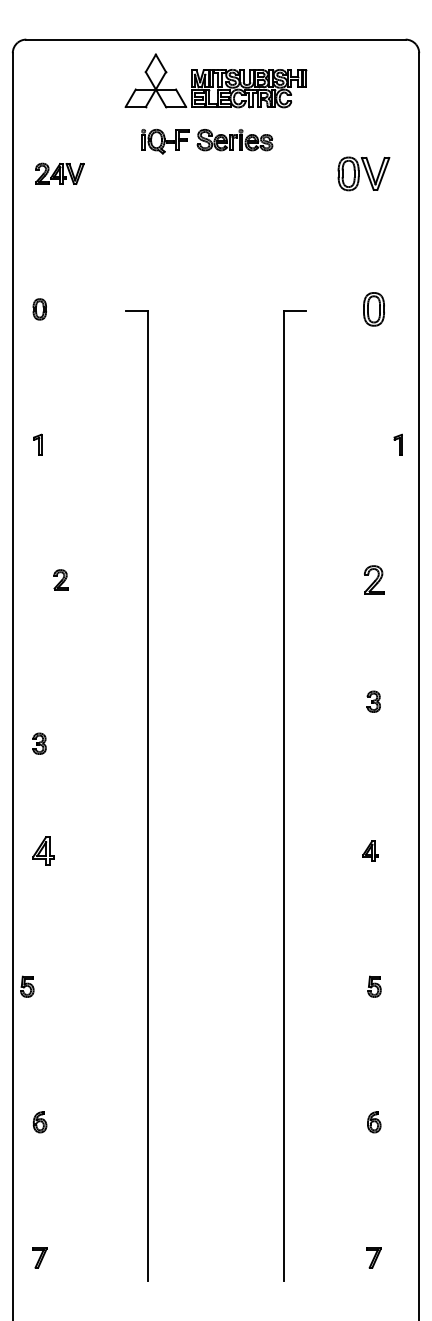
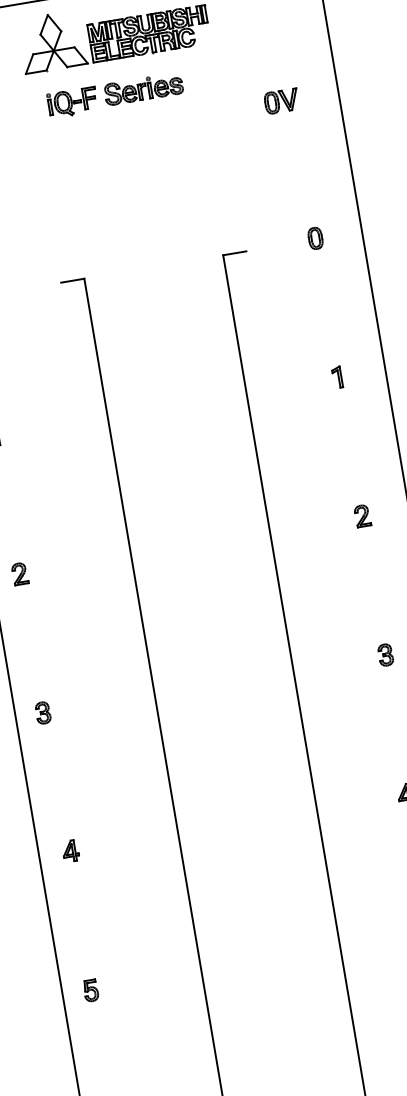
part: (363, 173) -> (281, 100), size x0.62
part: (373, 309) -> (315, 238), size x0.62
part: (397, 444) -> (336, 377), moved
part: (60, 579) -> (19, 573), moved
part: (373, 579) -> (361, 515), size x0.71
part: (373, 701) -> (385, 654), moved
part: (39, 743) -> (43, 712), moved
part: (43, 850) -> (70, 850), size x0.71
part: (27, 986) -> (91, 990), moved

